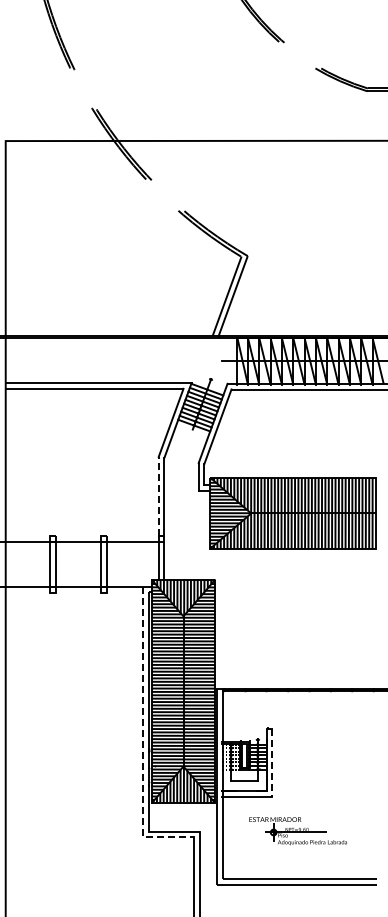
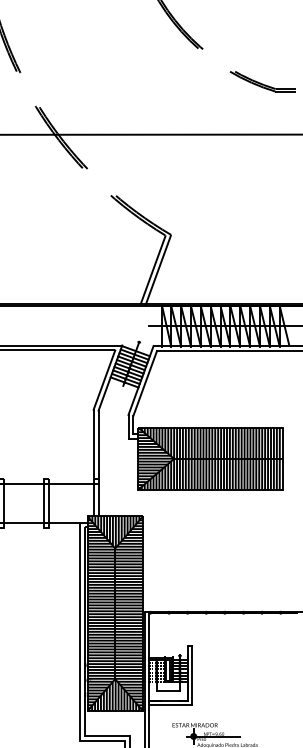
line: (158, 496) -> (93, 444), dashed -> solid
line: (143, 738) -> (80, 654), dashed -> solid
line: (271, 763) -> (191, 676), dashed -> solid

